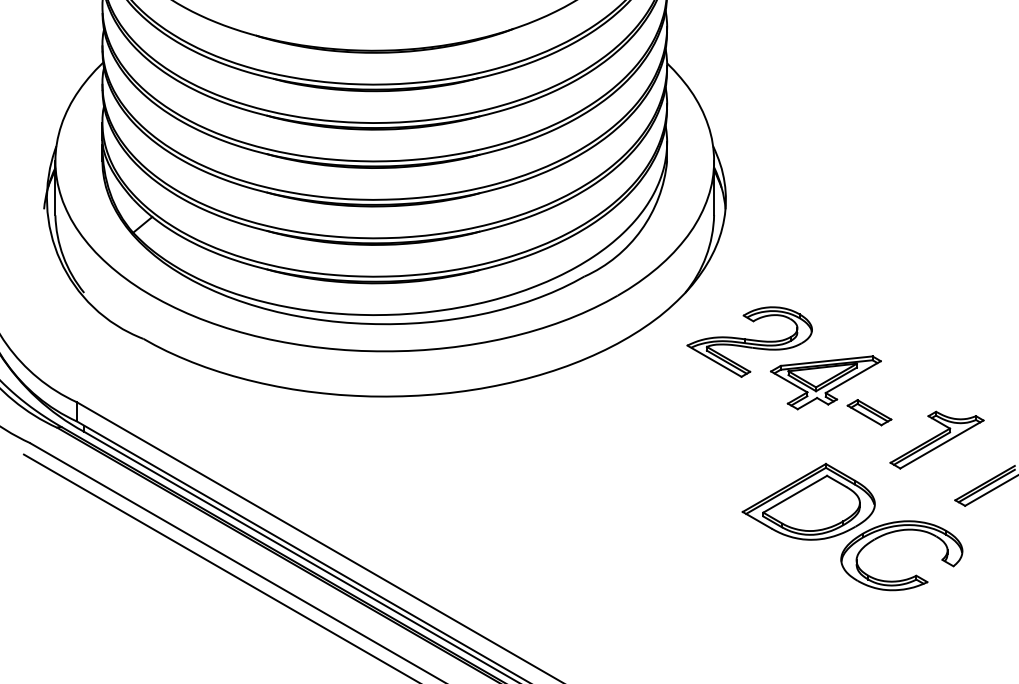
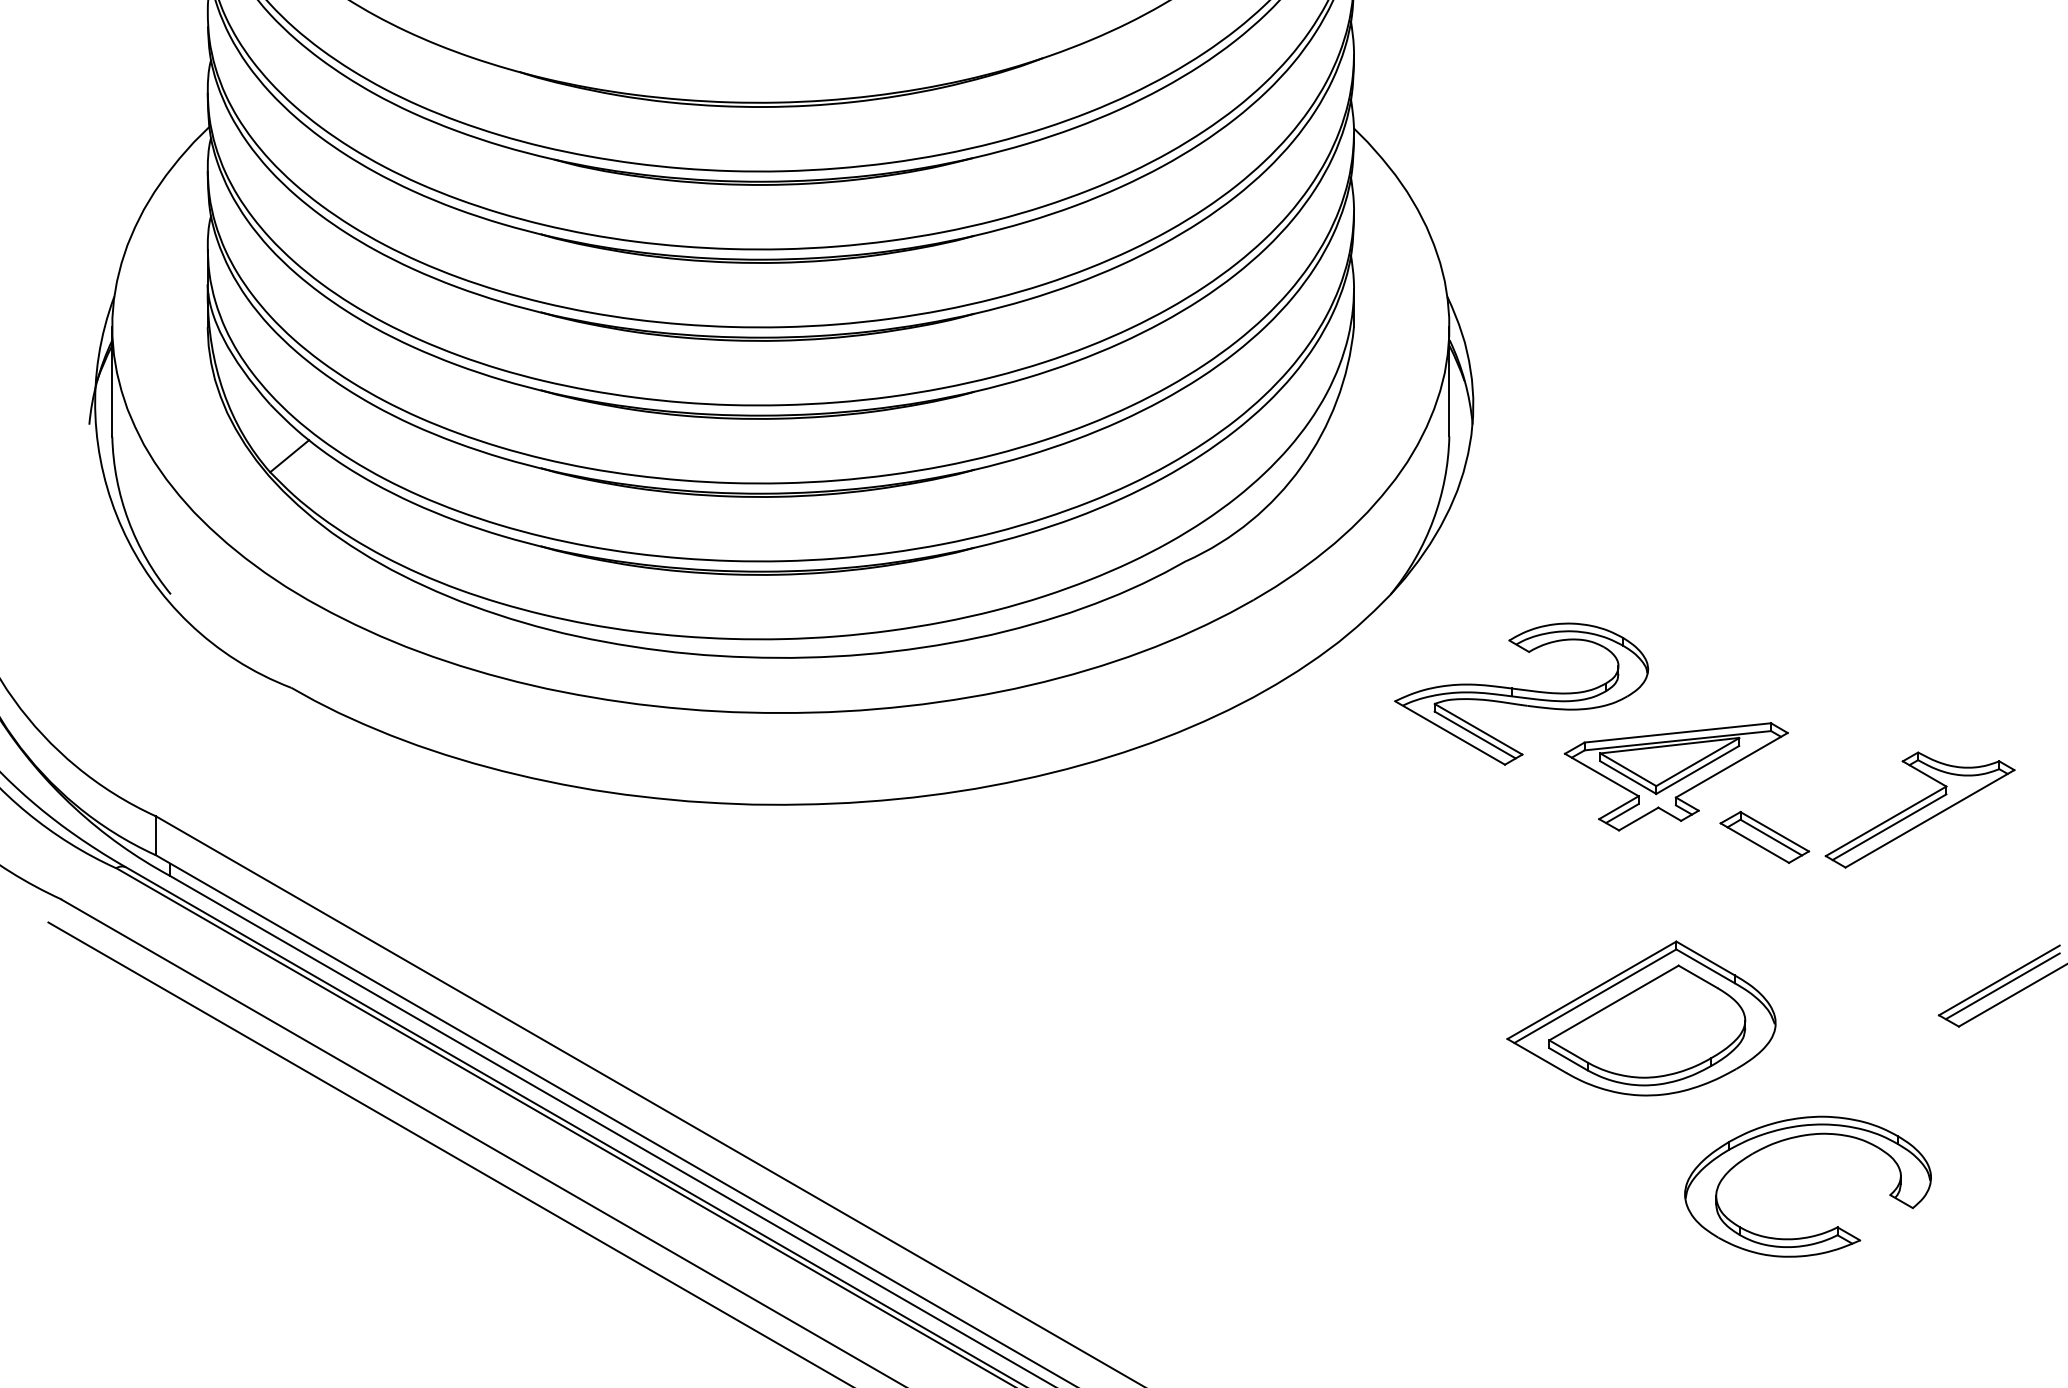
part: (936, 439) -> (1918, 808), moved
part: (909, 577) -> (1823, 1230), moved

